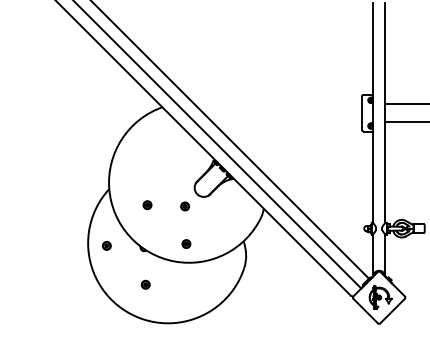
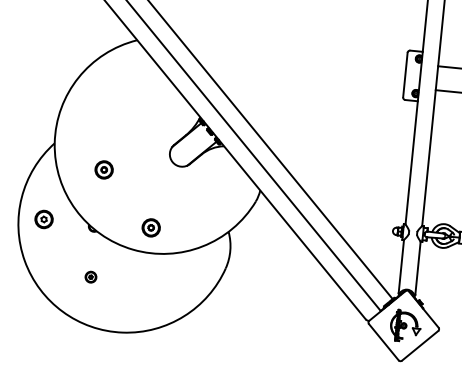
part: (147, 205) -> (104, 170), size x1.6
part: (184, 206) -> (153, 176), removed
part: (186, 243) -> (151, 227), size x1.6
part: (106, 245) -> (43, 218), size x1.6

